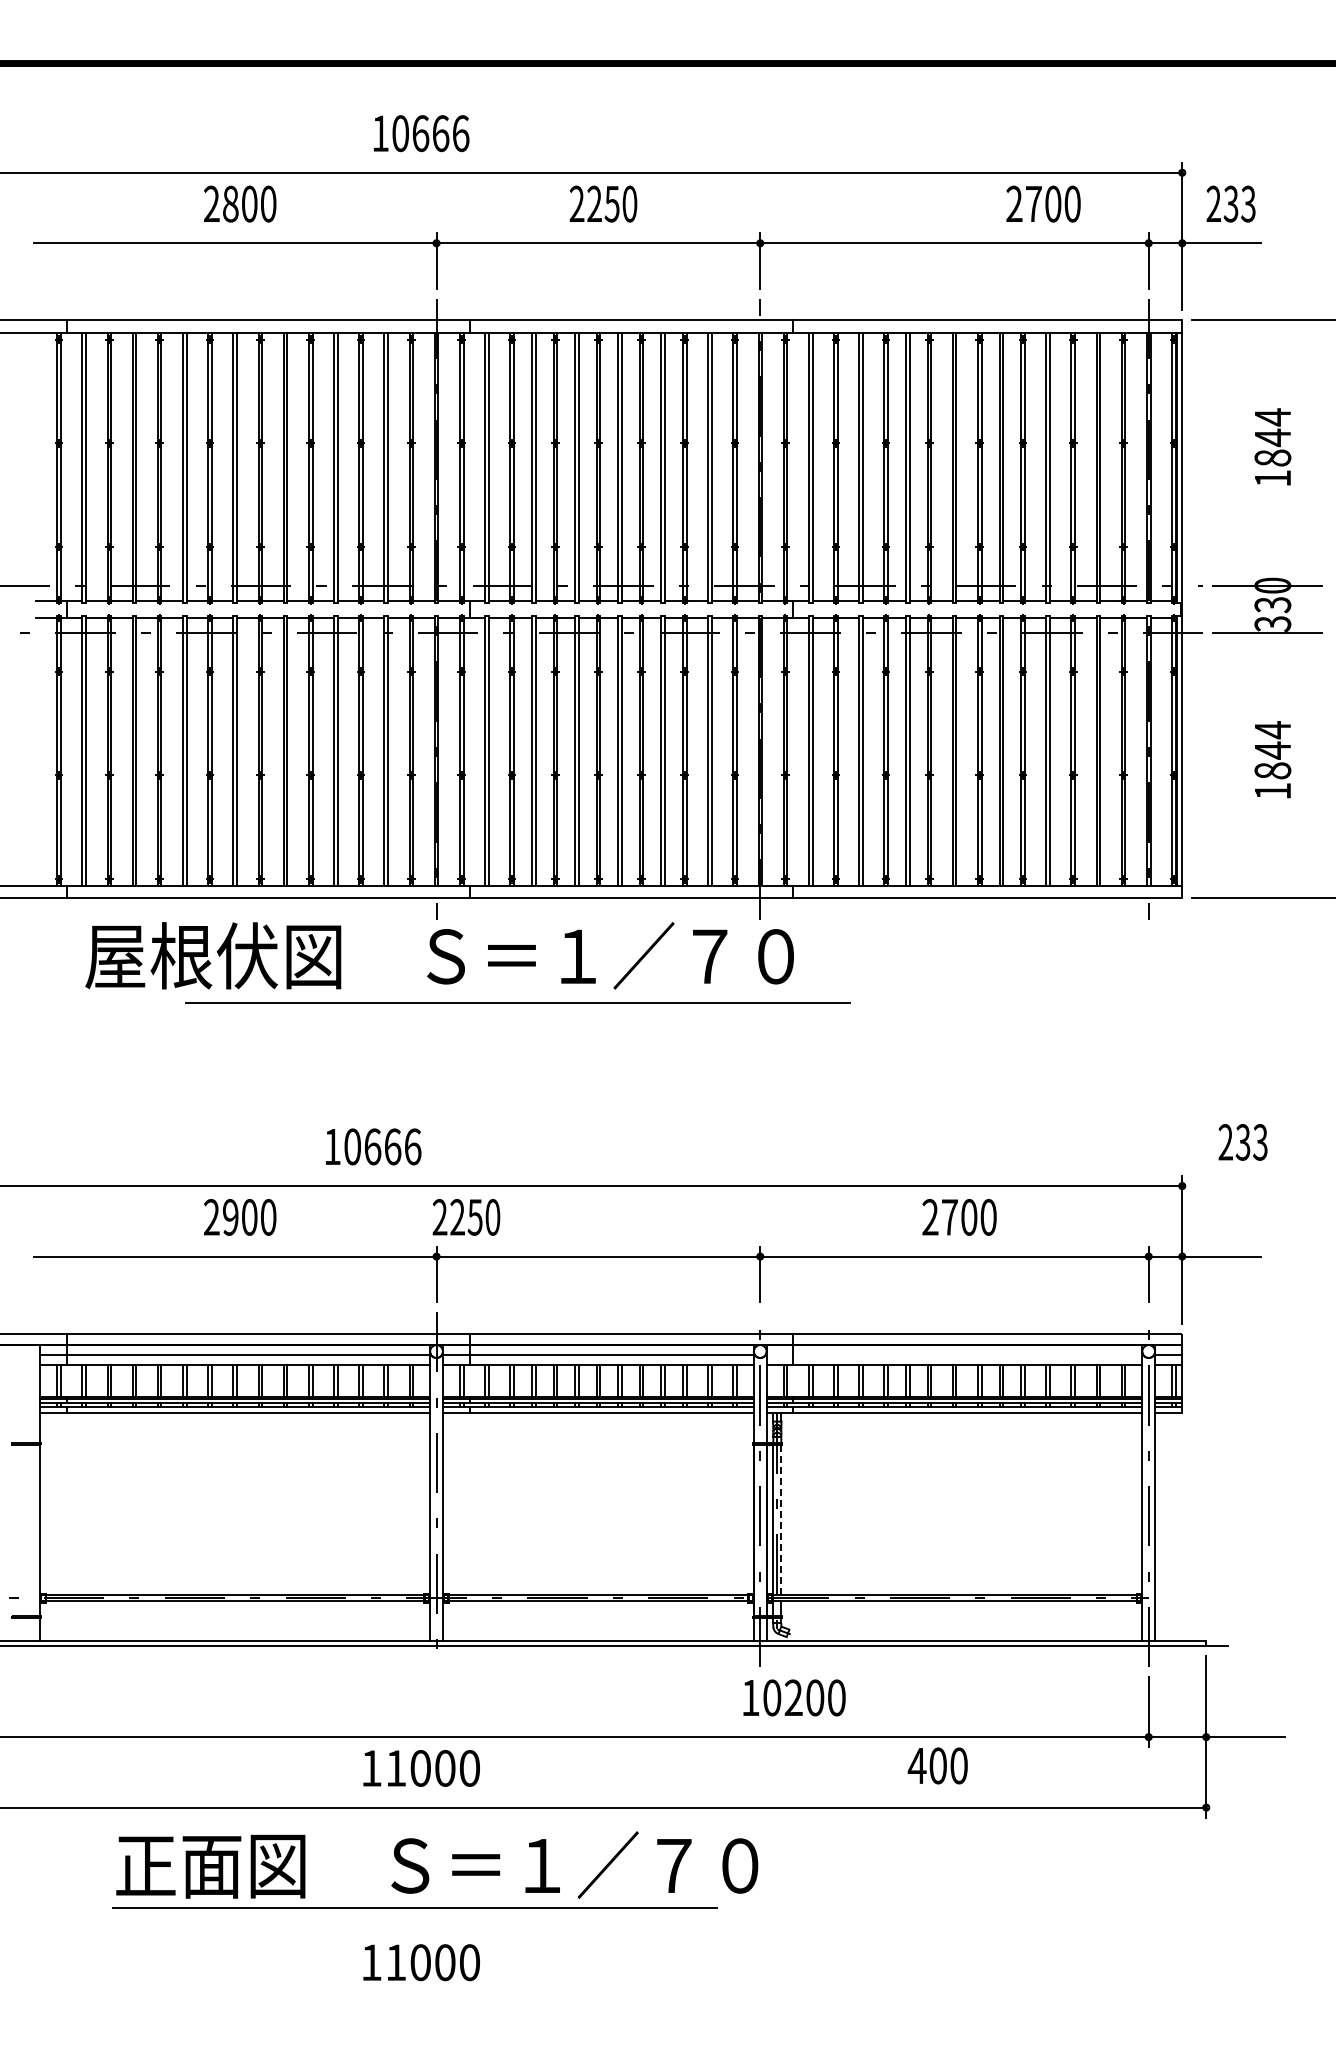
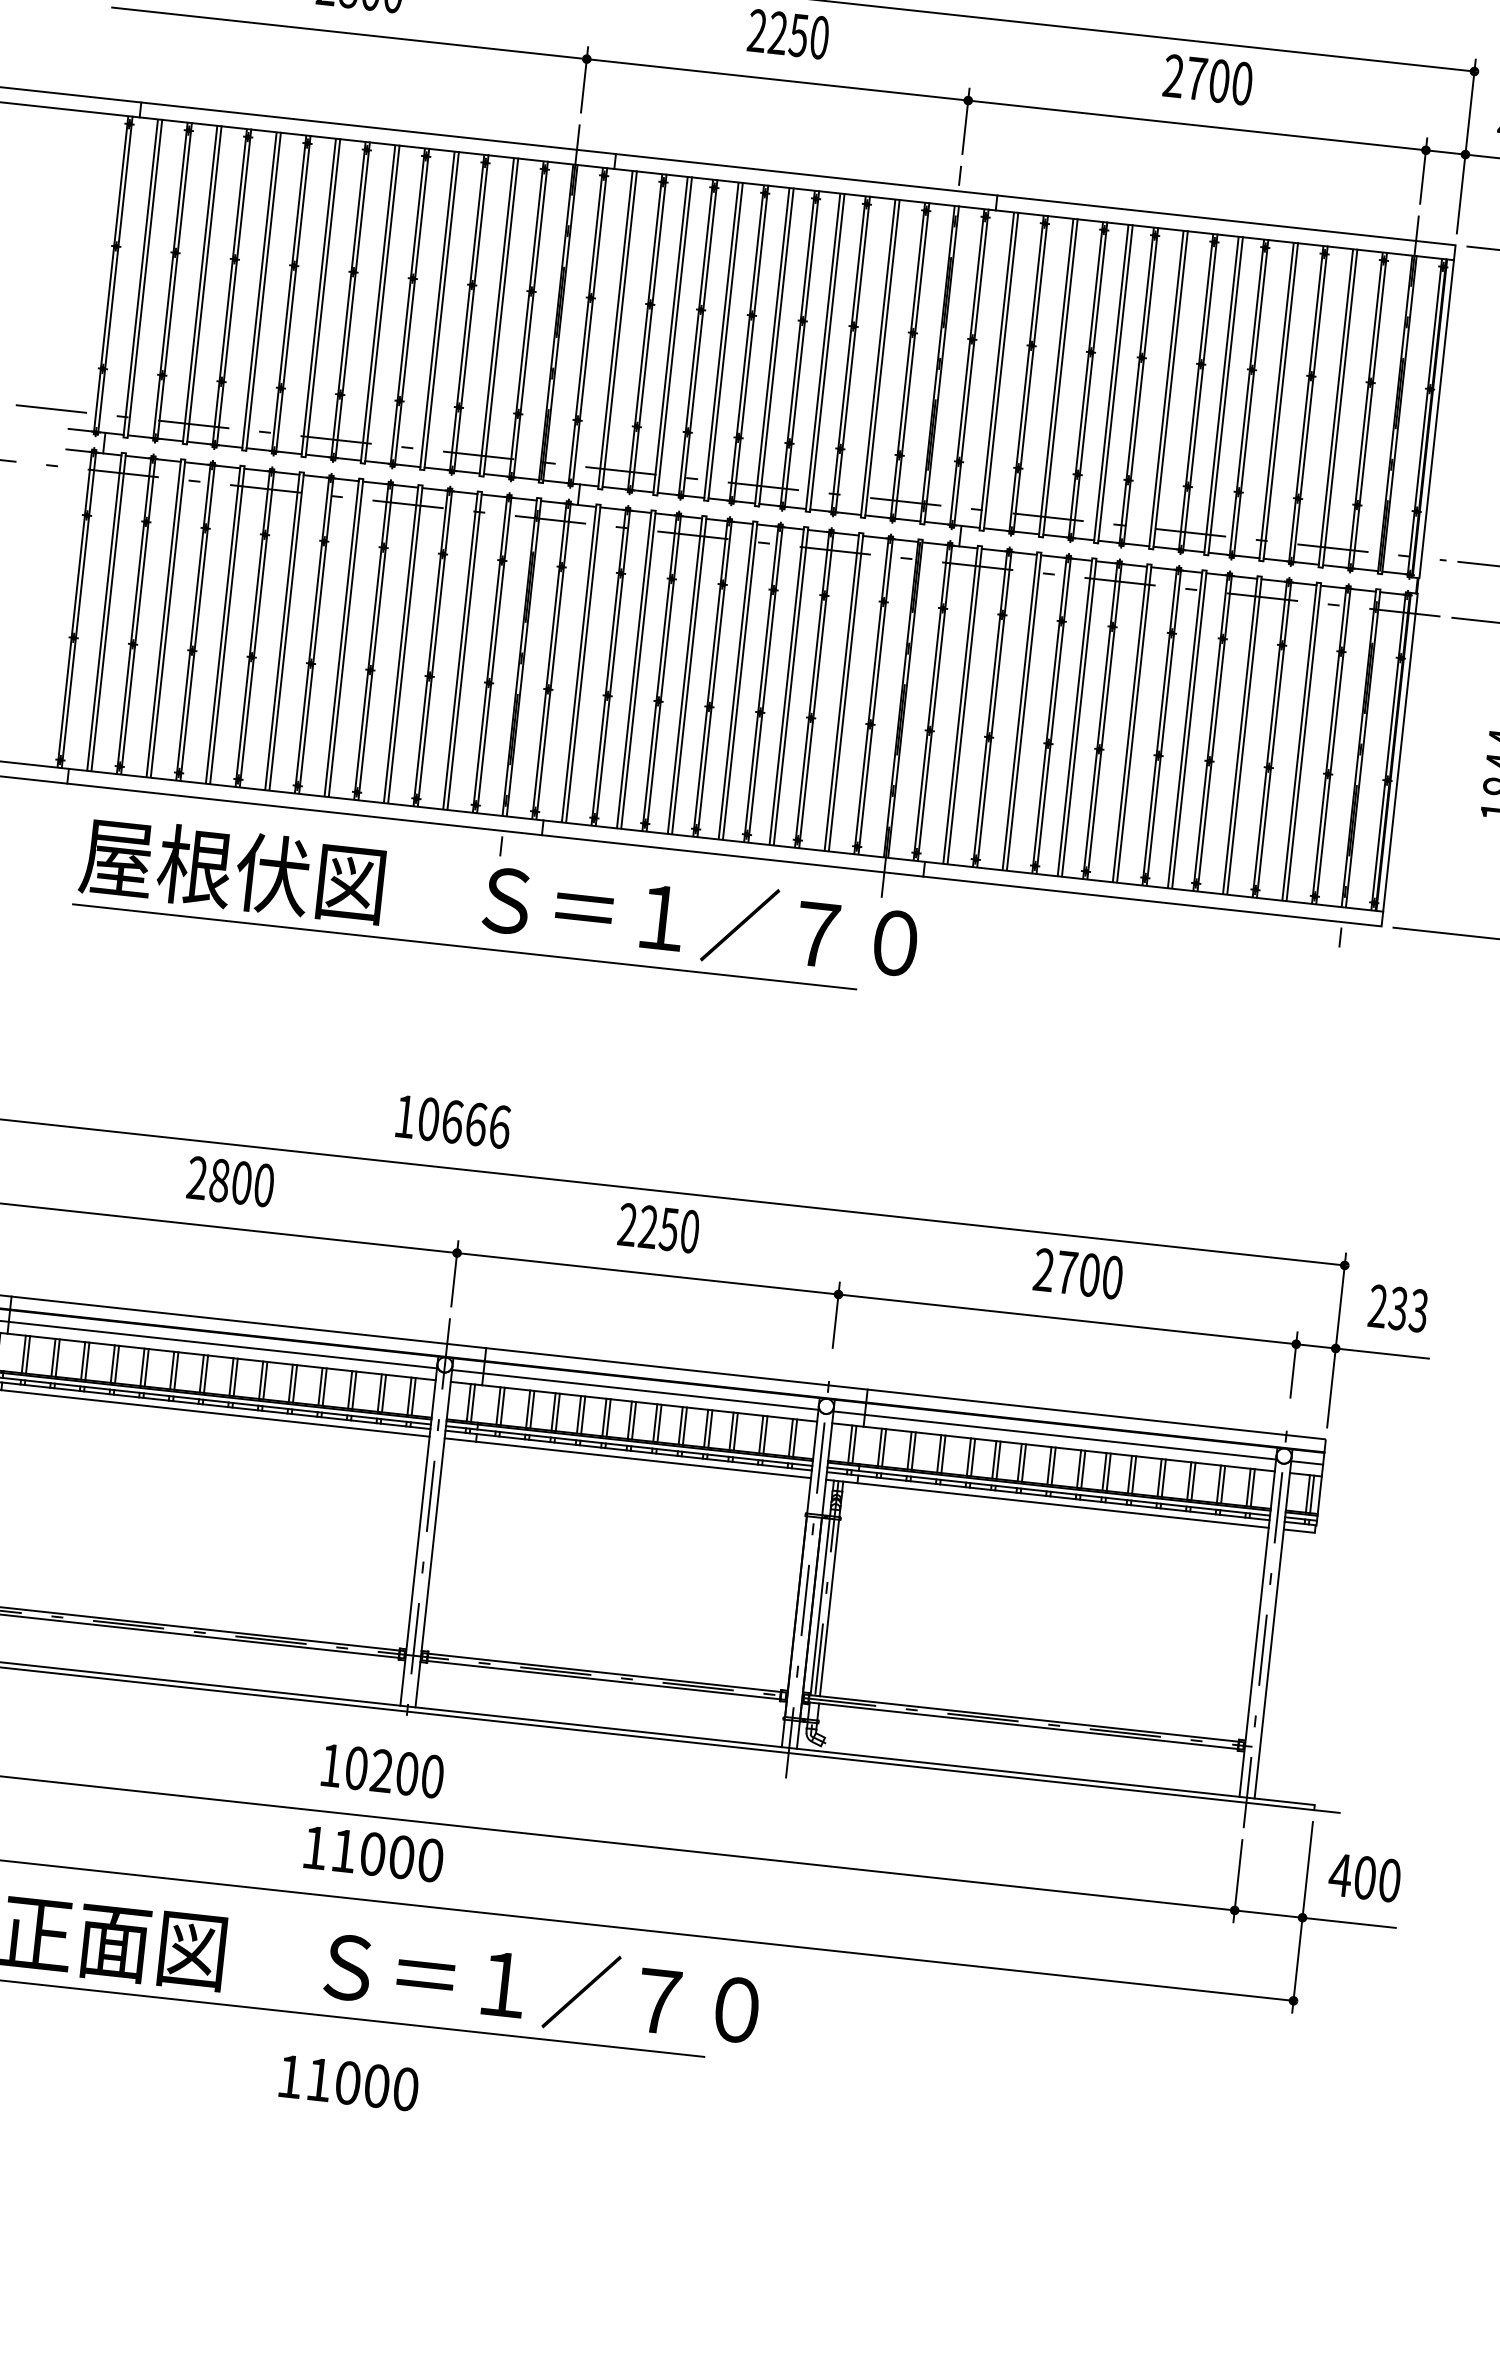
text: (1043, 203) -> (1208, 79), moved
line: (517, 1002) -> (464, 946), moved
text: (1242, 1142) -> (1397, 1308), moved
text: (373, 1146) -> (453, 1121), moved
text: (230, 1217) -> (219, 1180), 2900 -> 2800
text: (466, 1217) -> (658, 1228), moved
line: (954, 1355) -> (1054, 1435), added
line: (781, 1520) -> (829, 1608), dashed -> solid
text: (794, 1697) -> (382, 1770), moved
text: (937, 1765) -> (1364, 1877), moved

